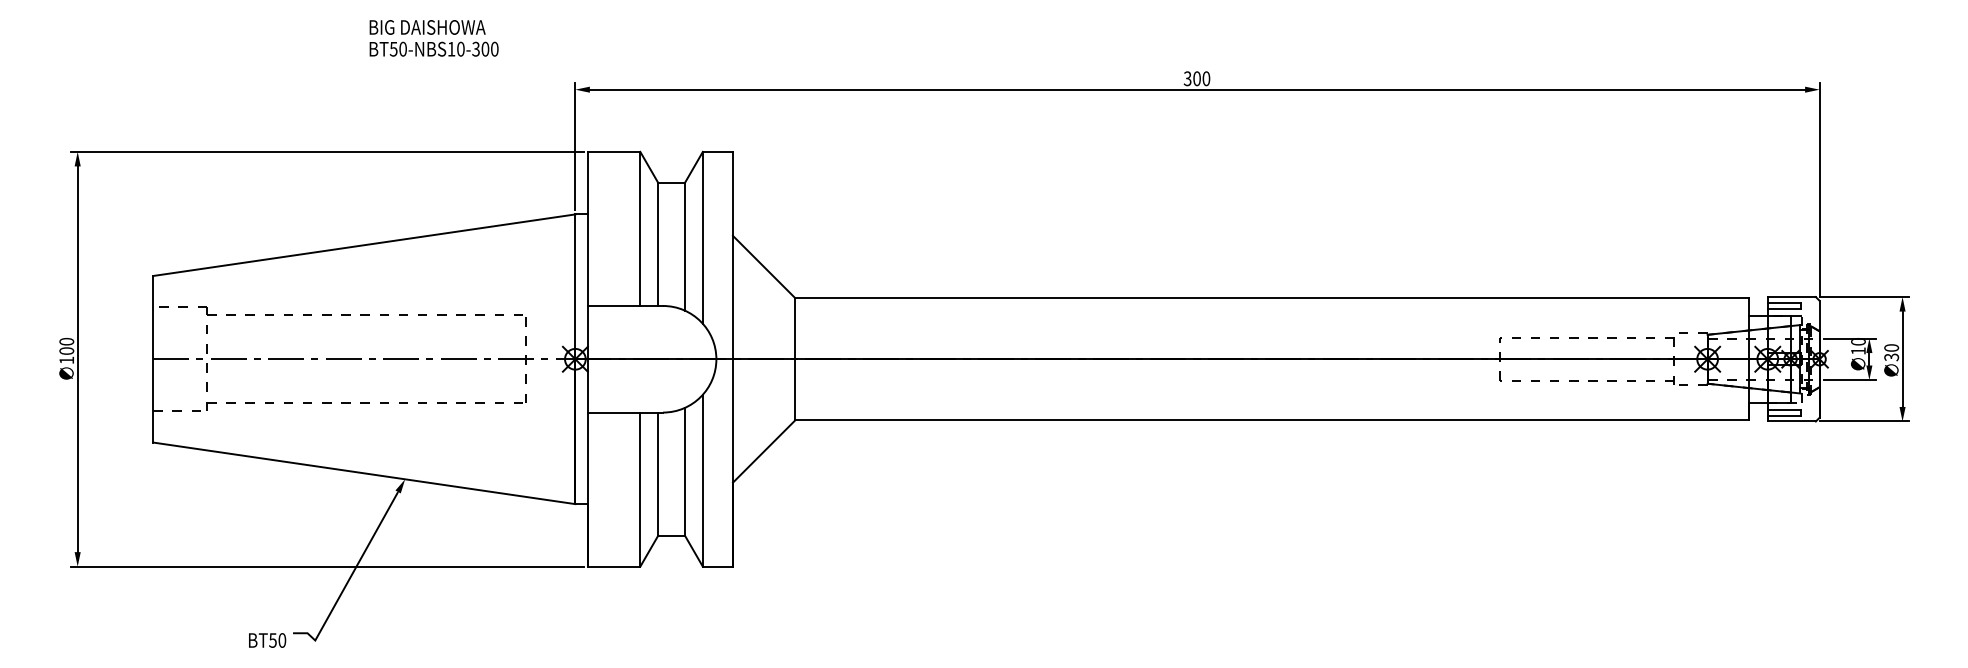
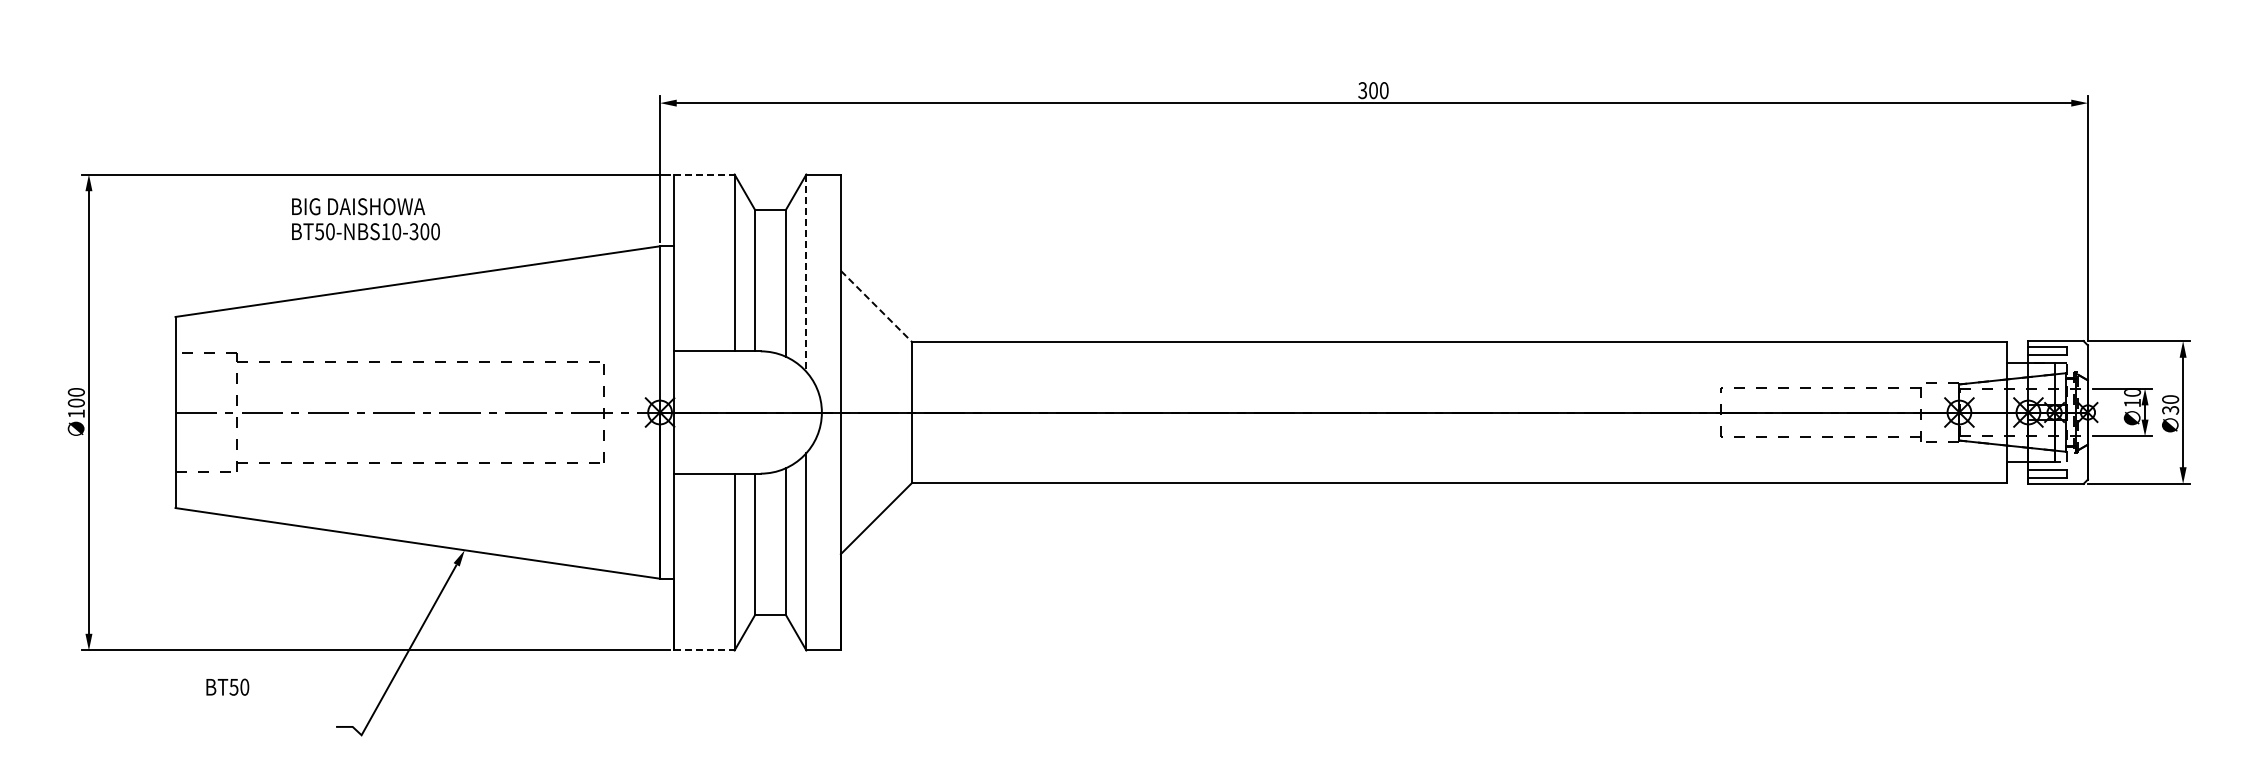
text: (433, 38) -> (365, 219), moved
line: (614, 151) -> (704, 174), solid -> dashed
line: (702, 238) -> (806, 273), solid -> dashed
line: (763, 266) -> (876, 306), solid -> dashed
line: (614, 566) -> (704, 650), solid -> dashed
text: (267, 639) -> (227, 686), moved

